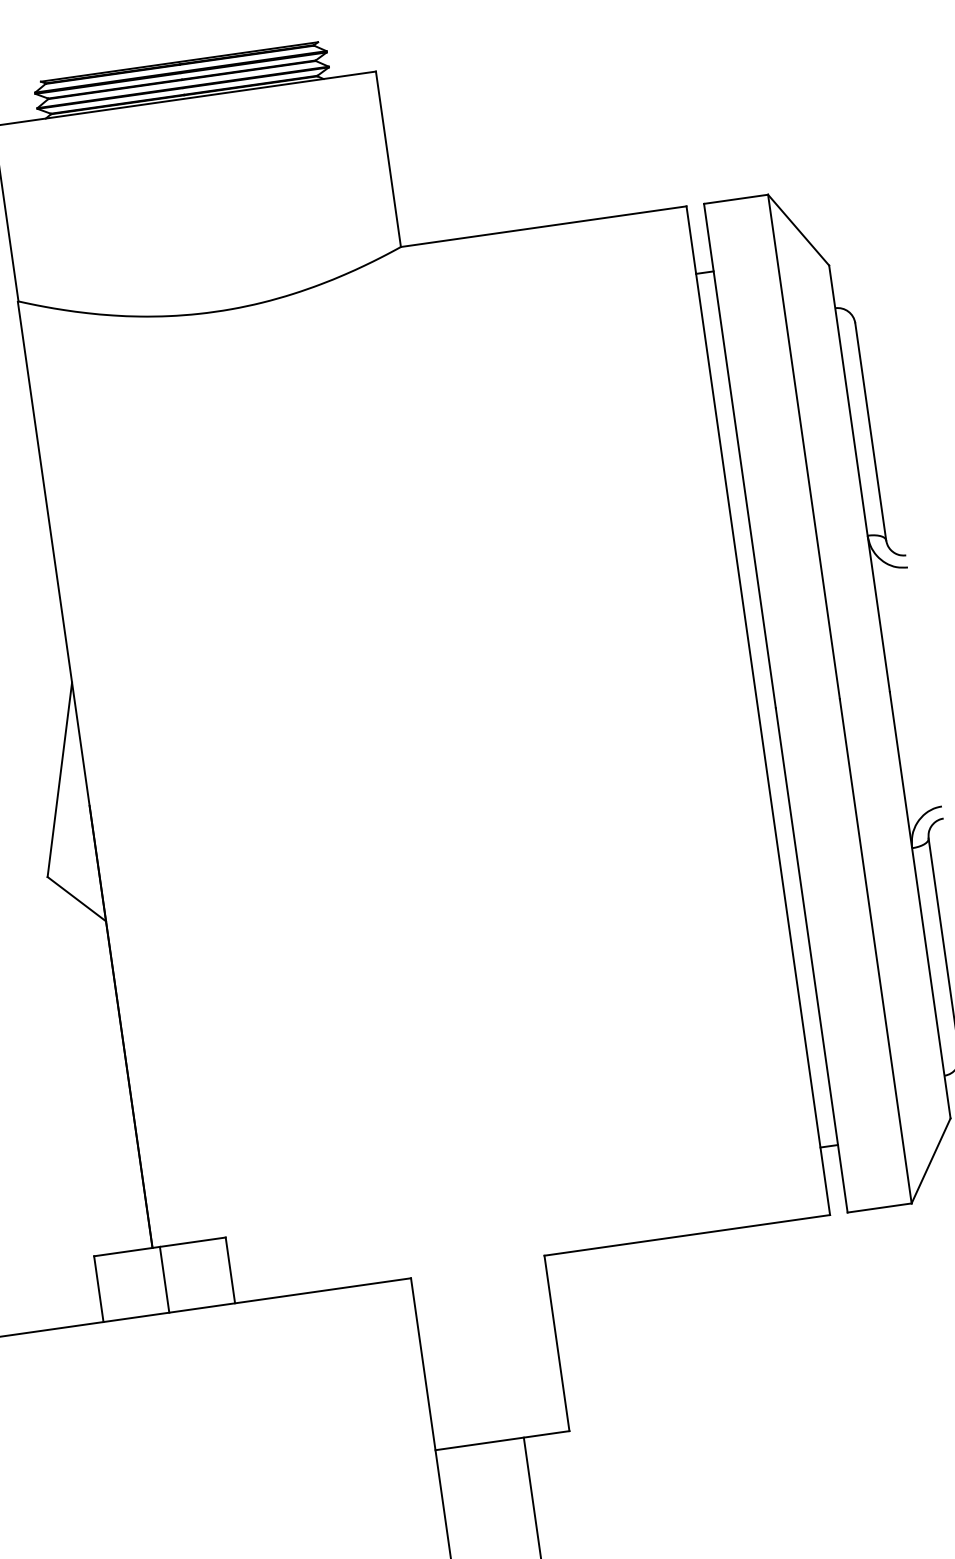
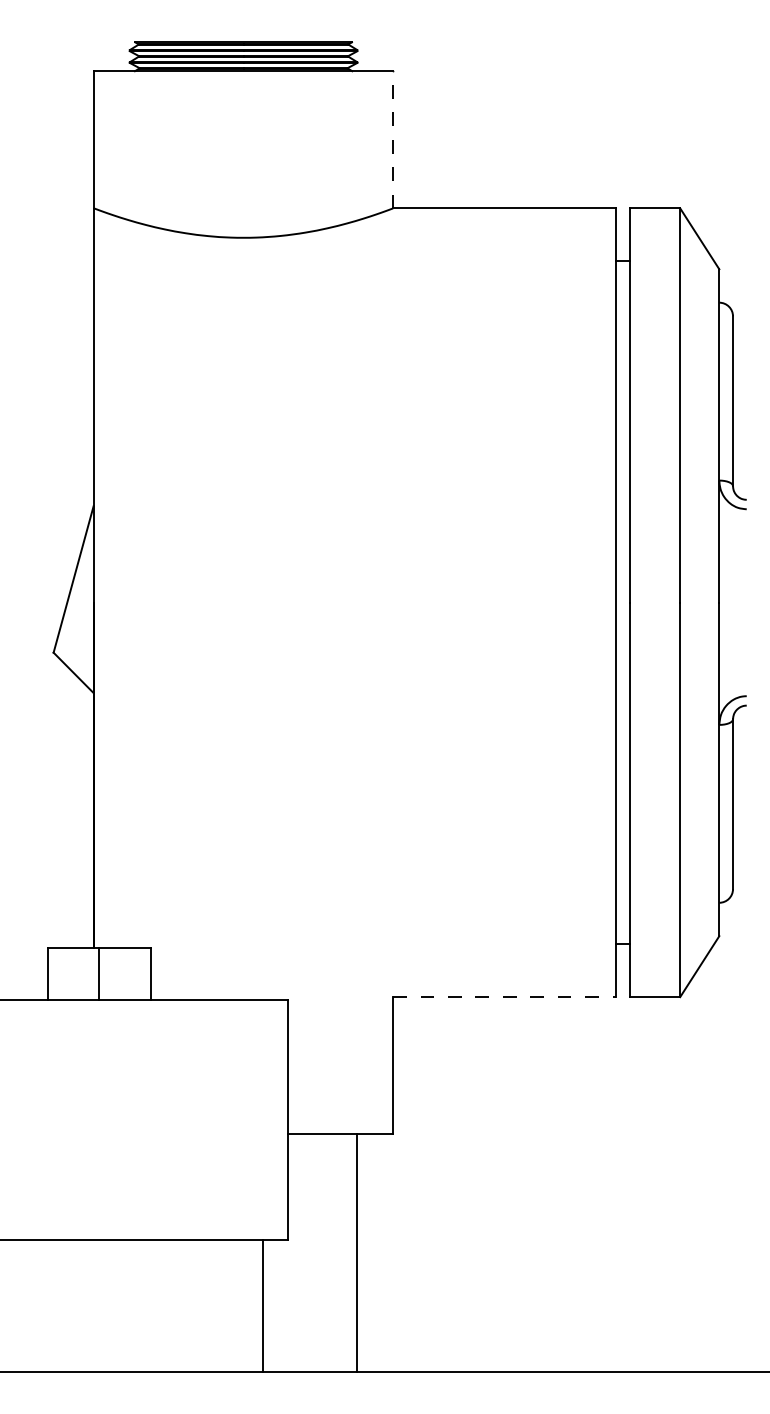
line: (388, 158) -> (393, 139), solid -> dashed
line: (686, 1235) -> (504, 997), solid -> dashed

